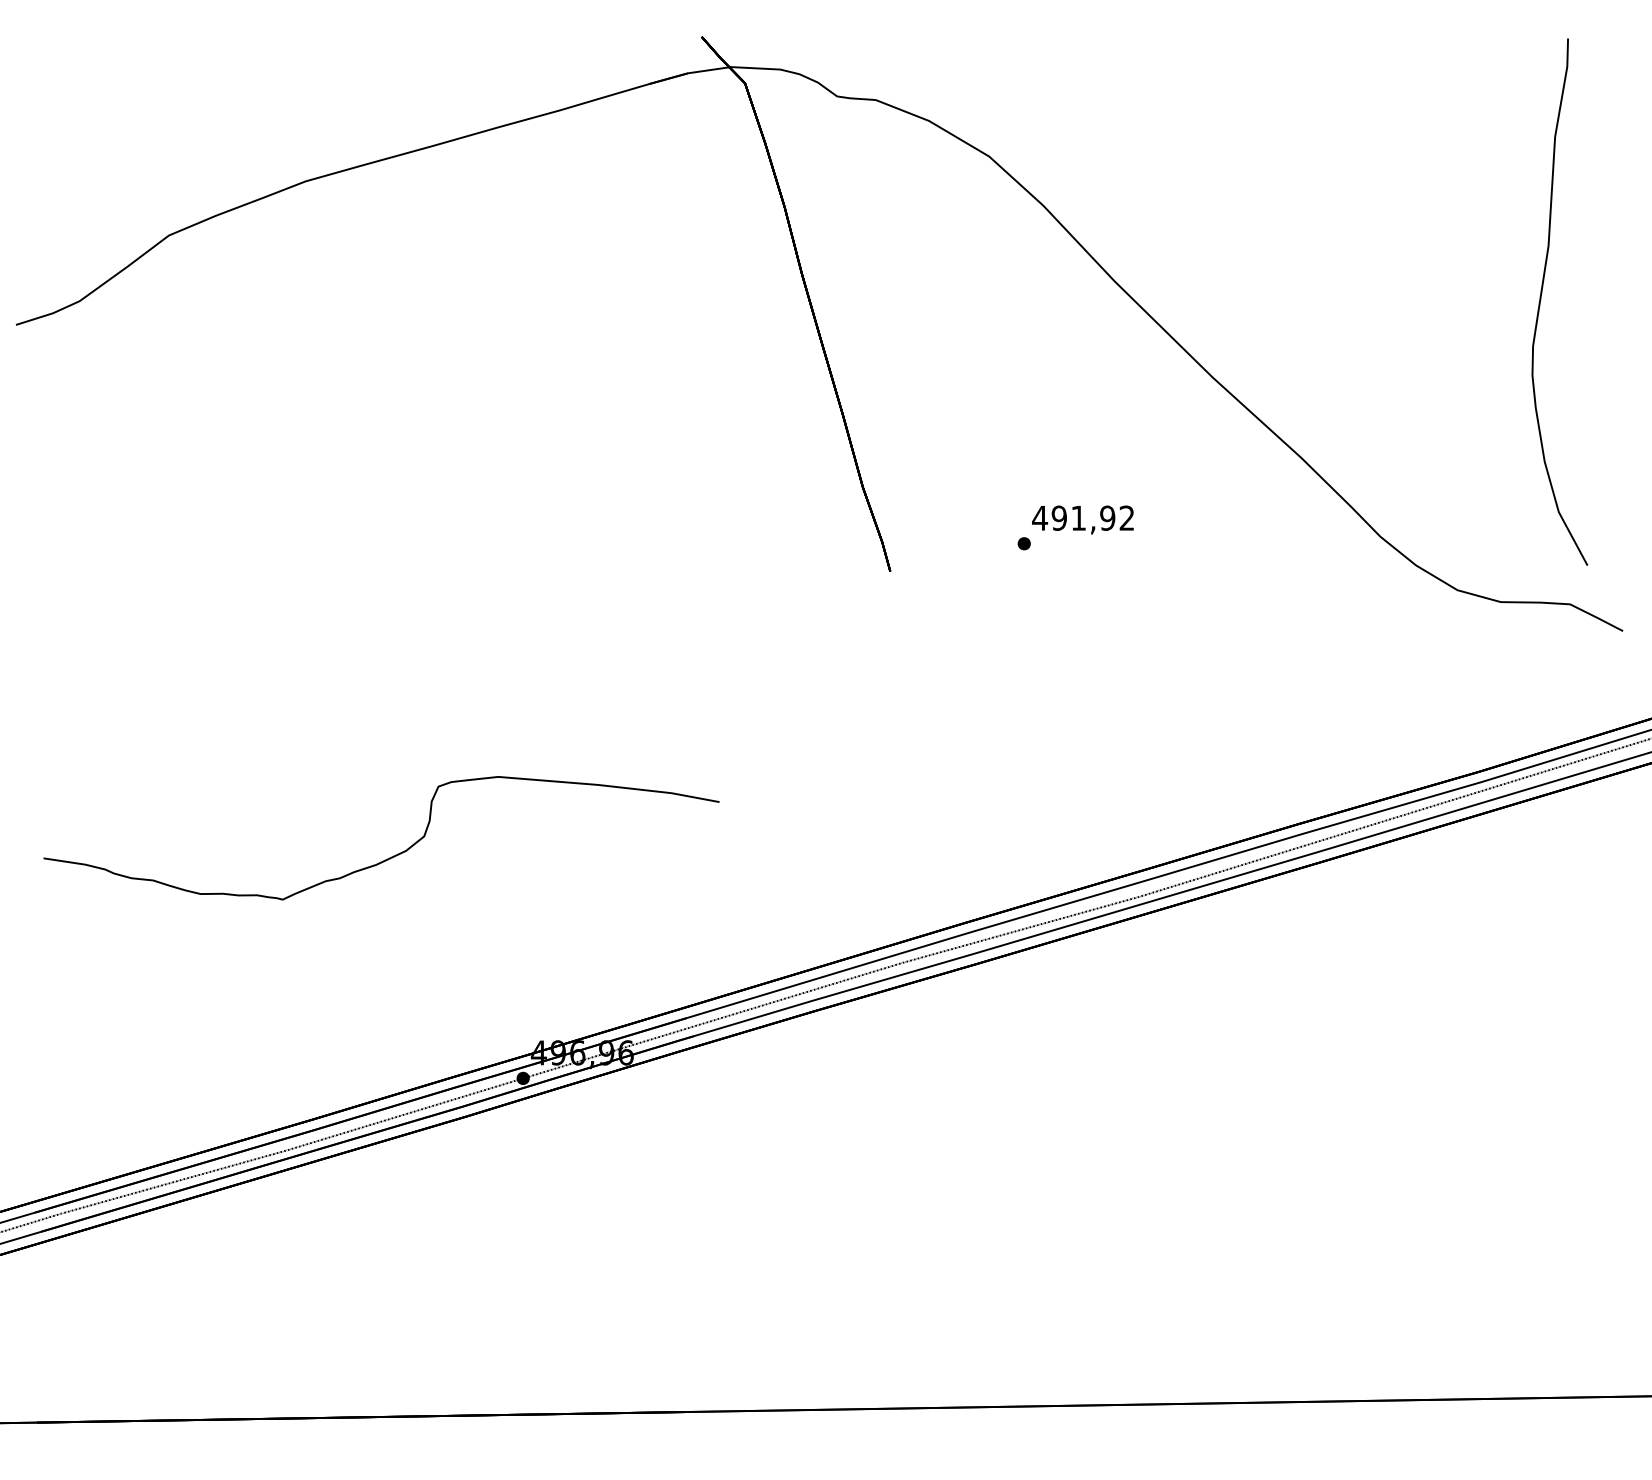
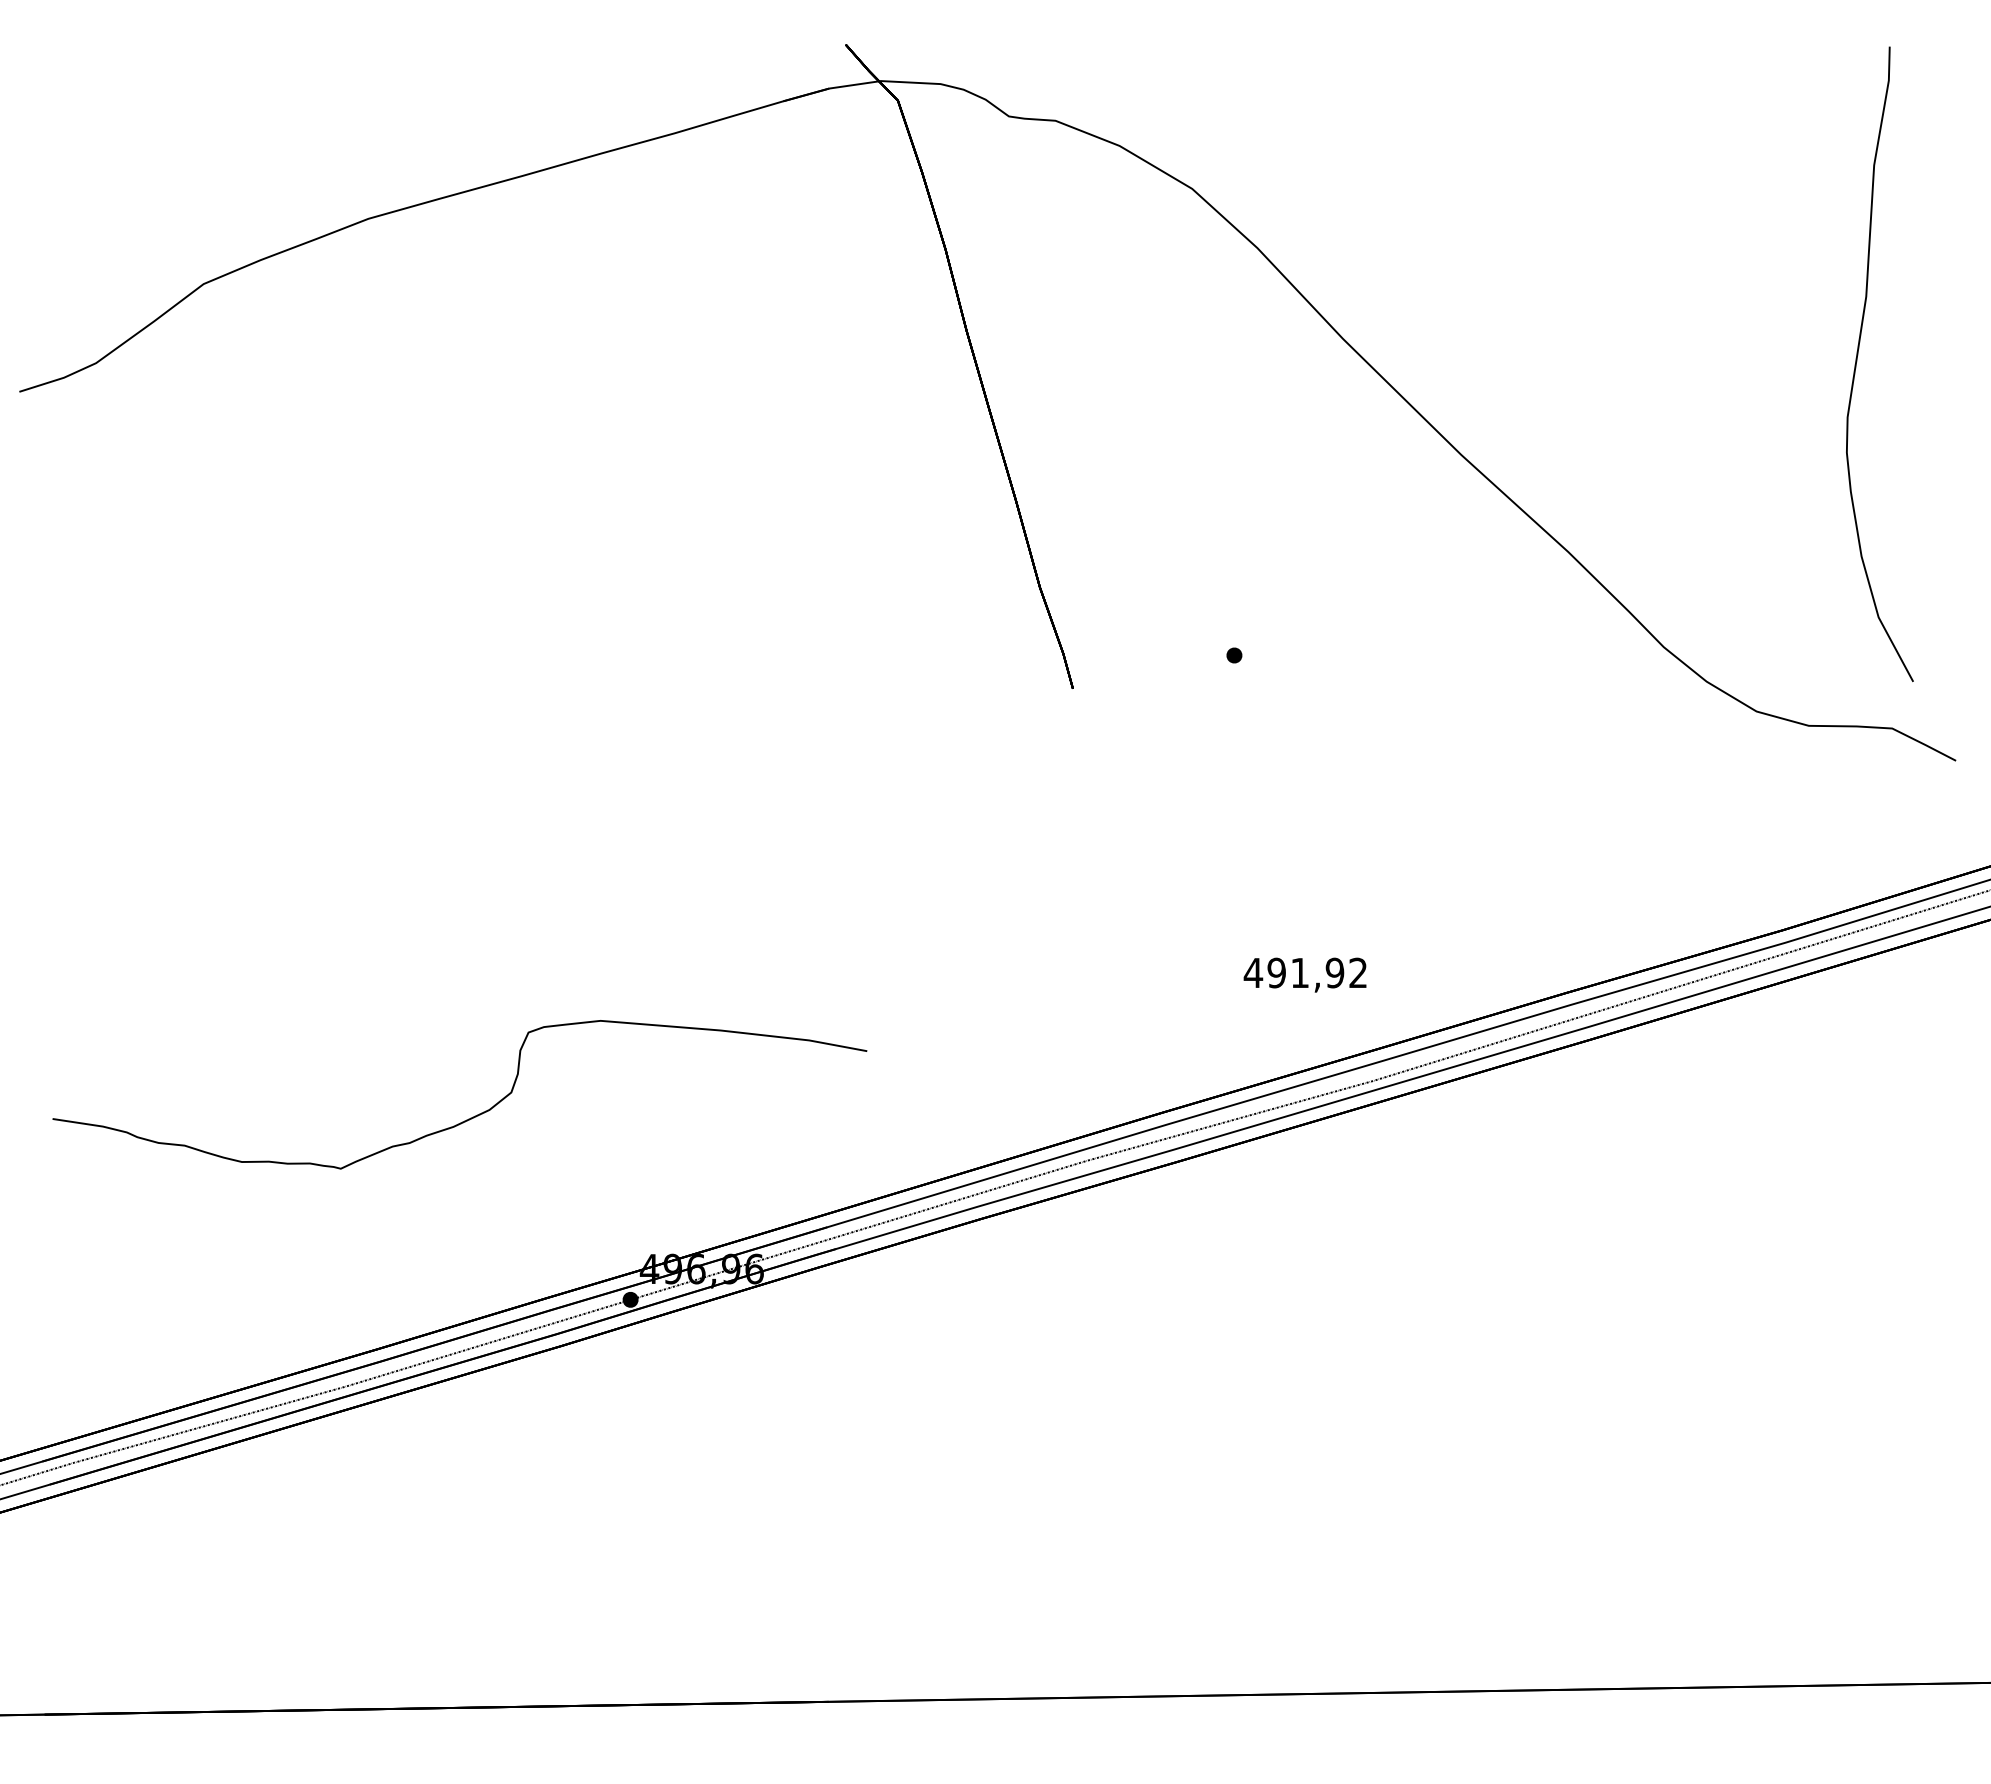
text: (1082, 519) -> (1304, 974), moved
part: (391, 856) -> (471, 1116), moved

